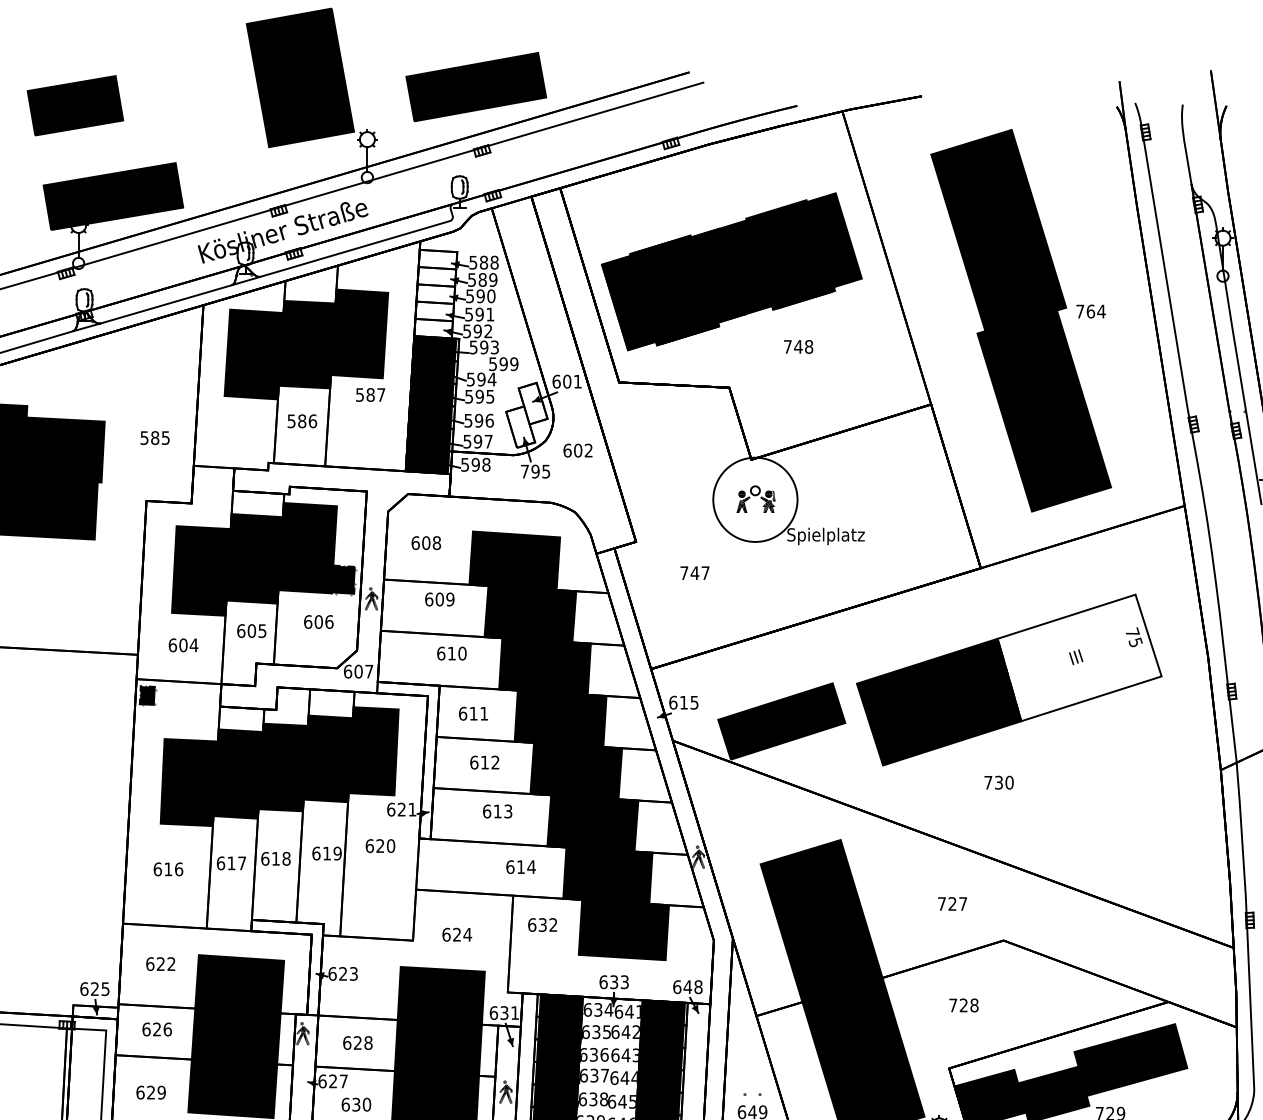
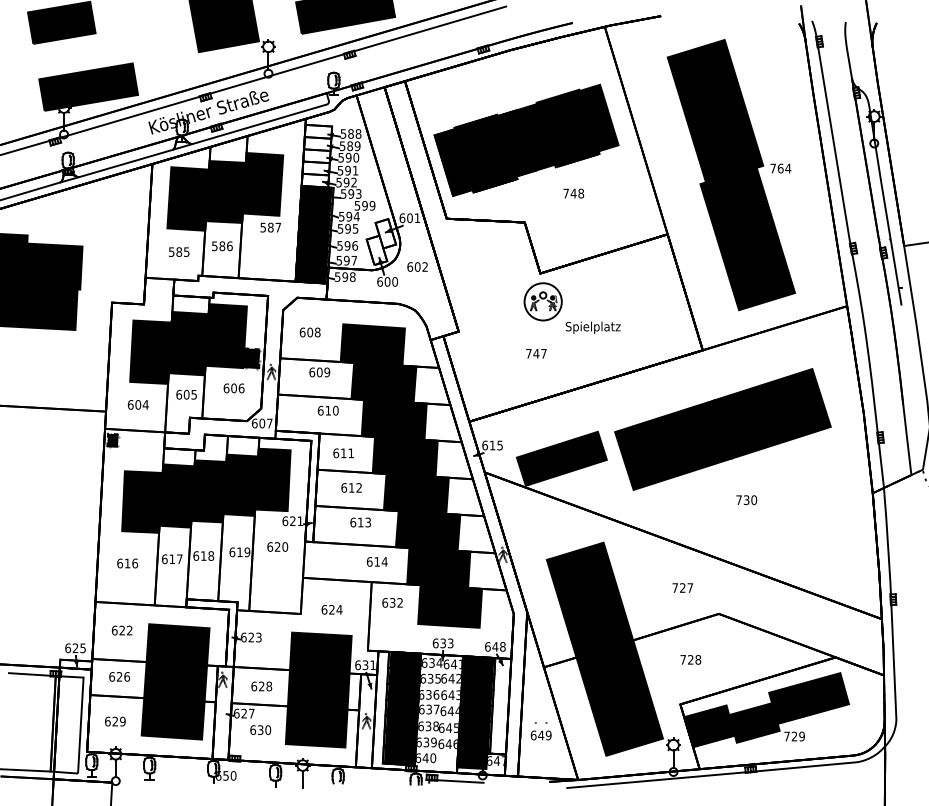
text: (155, 437) -> (179, 251), moved
text: (535, 471) -> (387, 281), 795 -> 600
circle: (754, 499) -> (542, 301), size x0.62
text: (695, 572) -> (536, 353), moved
fill: (1079, 657) -> (772, 413), added
text: (998, 781) -> (746, 499), moved

